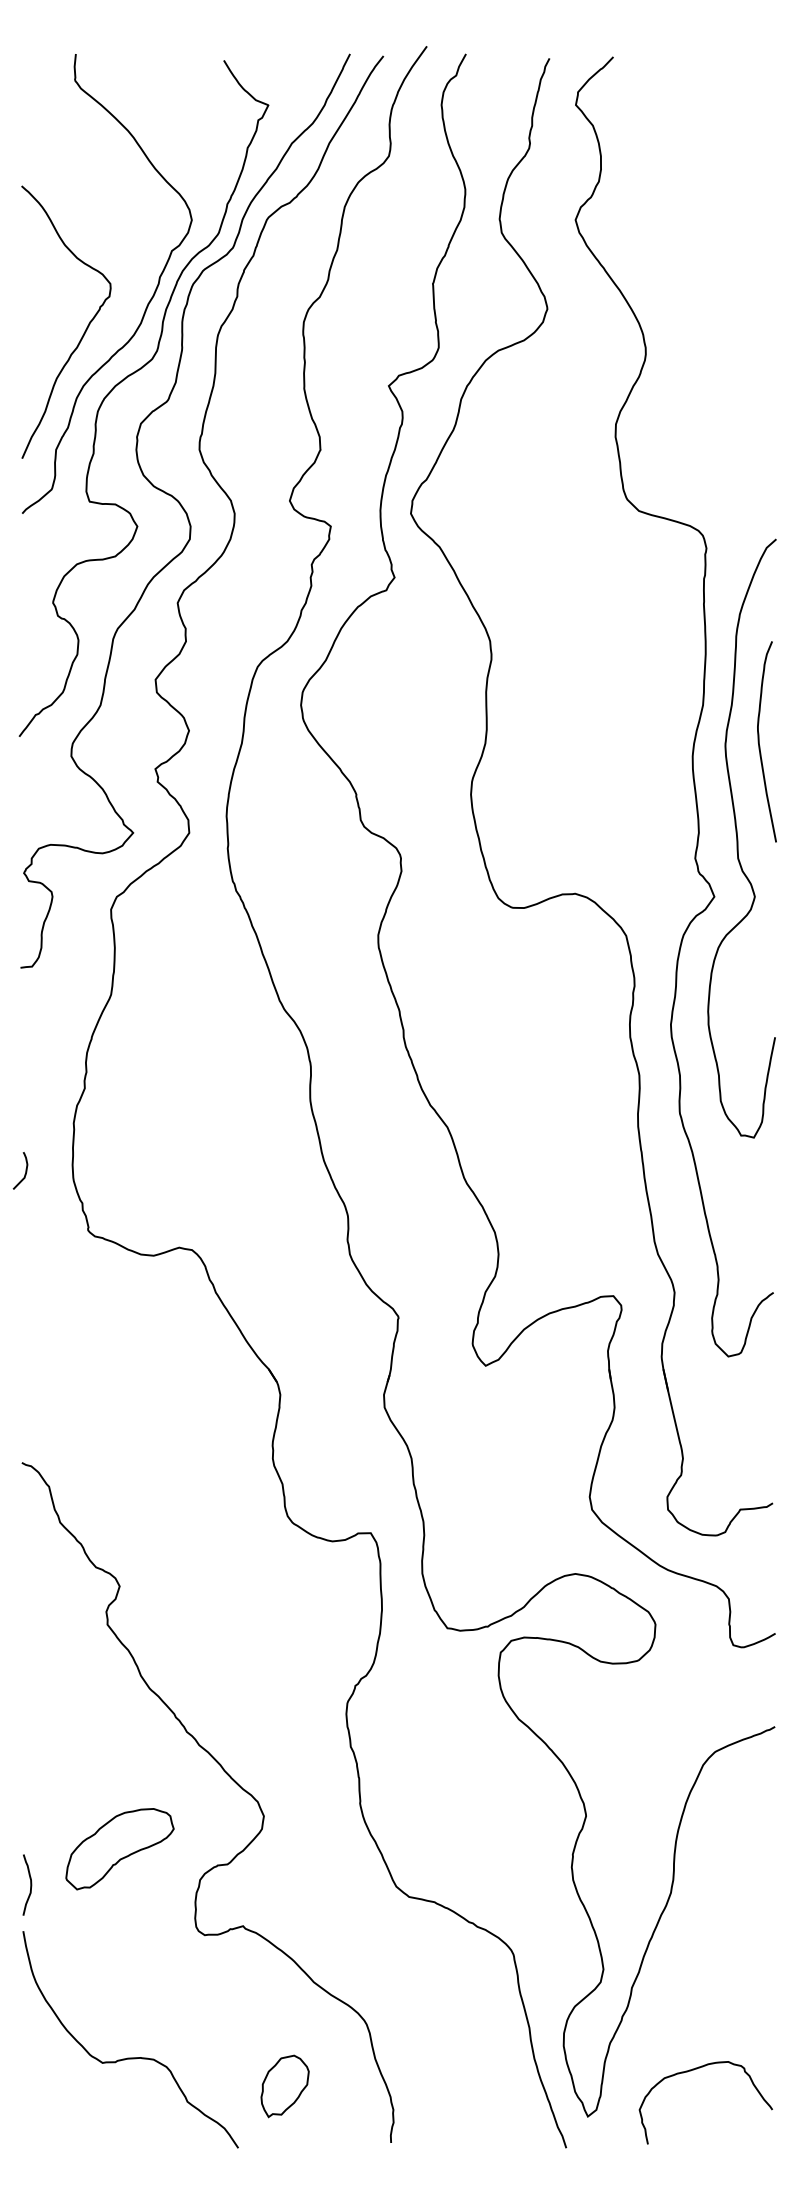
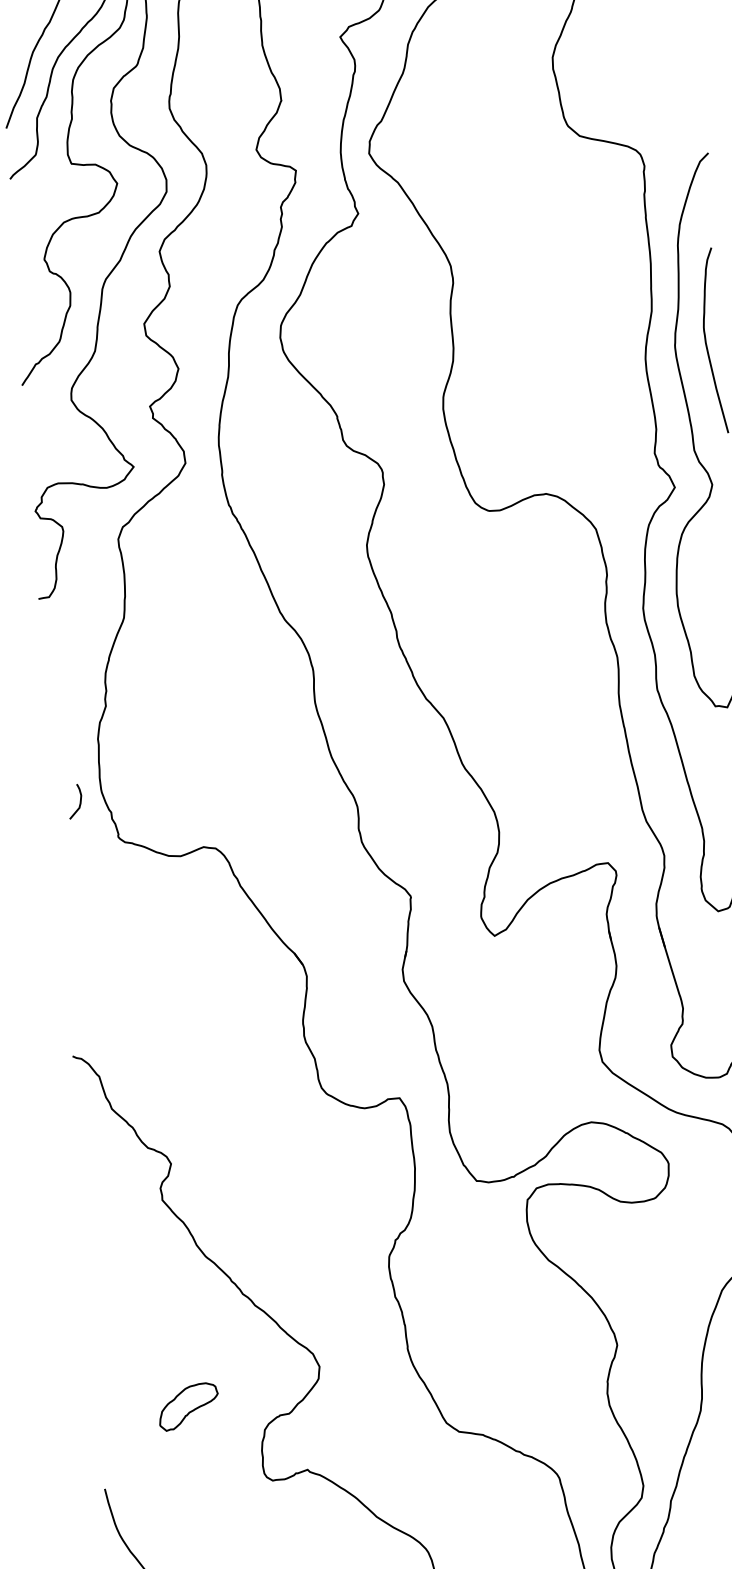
curve: (25, 1170) -> (79, 801), moved
part: (119, 1849) -> (188, 1407), size x0.6
curve: (30, 1884) -> (108, 1445), removed

